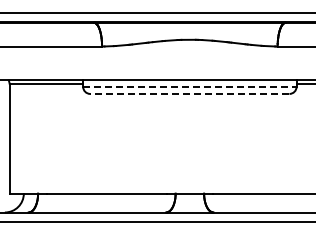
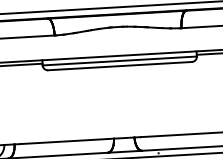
line: (189, 86) -> (119, 60), dashed -> solid
line: (189, 93) -> (119, 65), dashed -> solid

